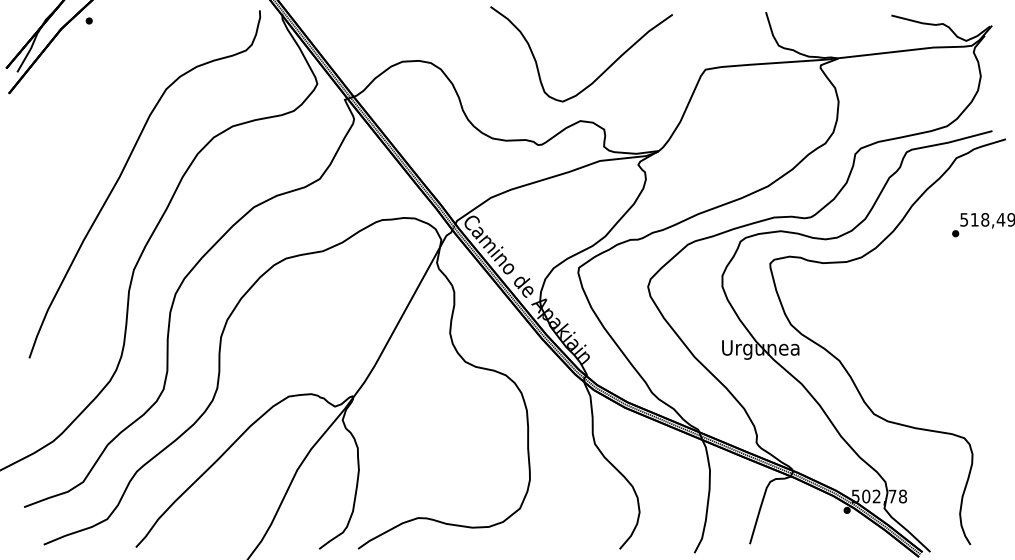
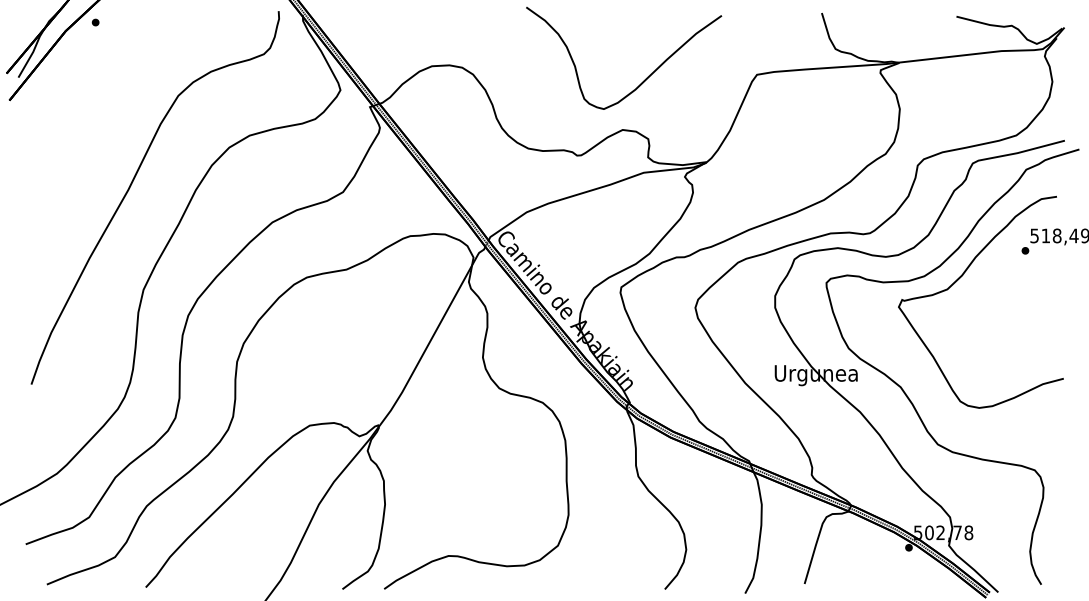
part: (893, 261) -> (958, 280), added

